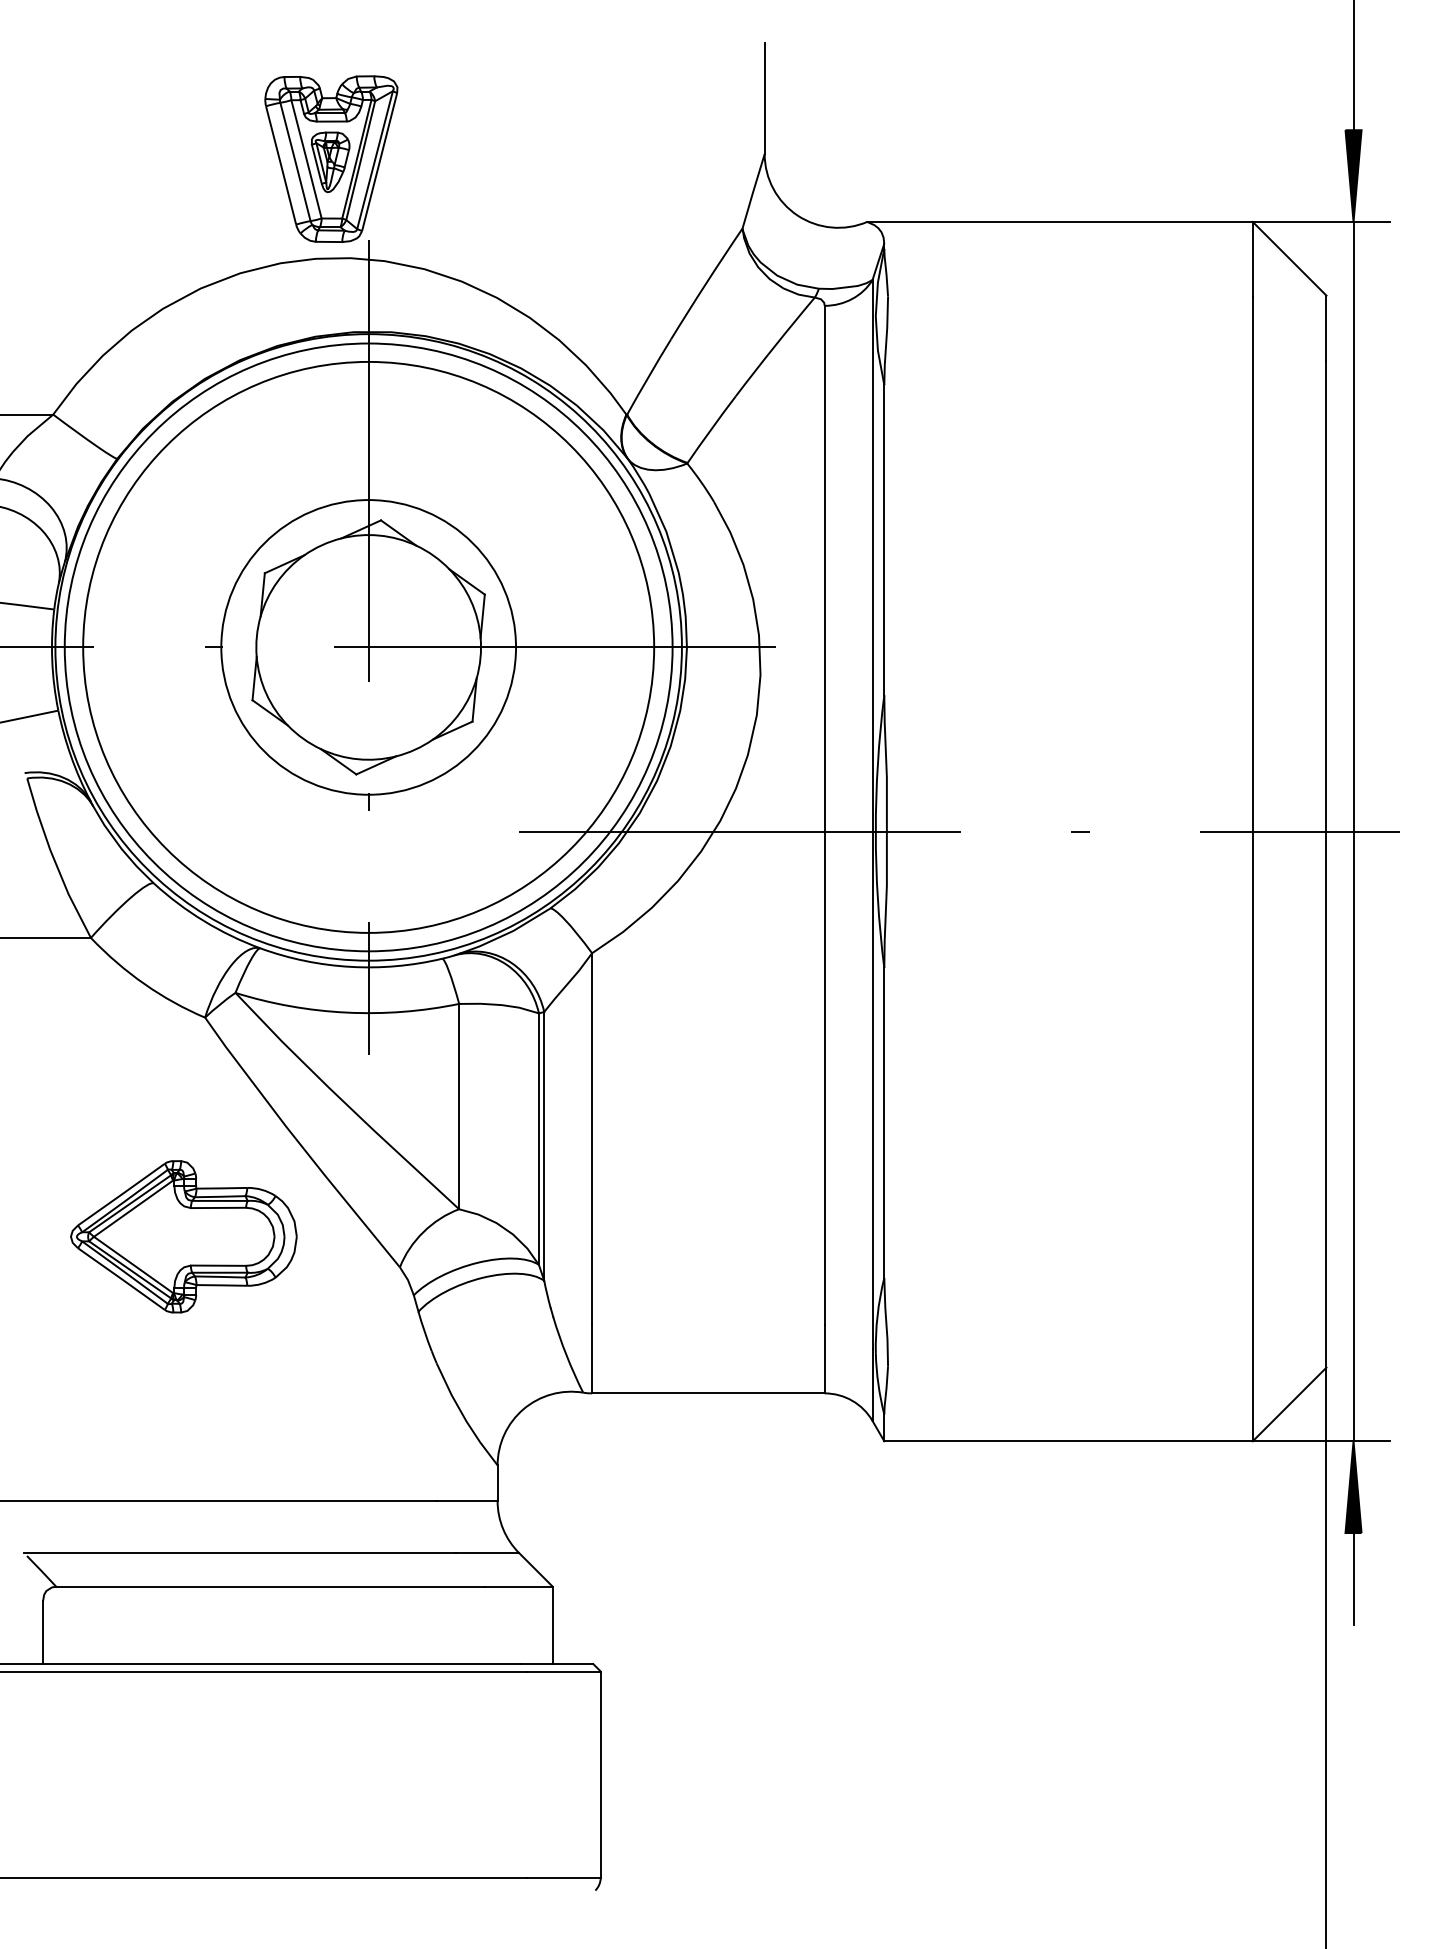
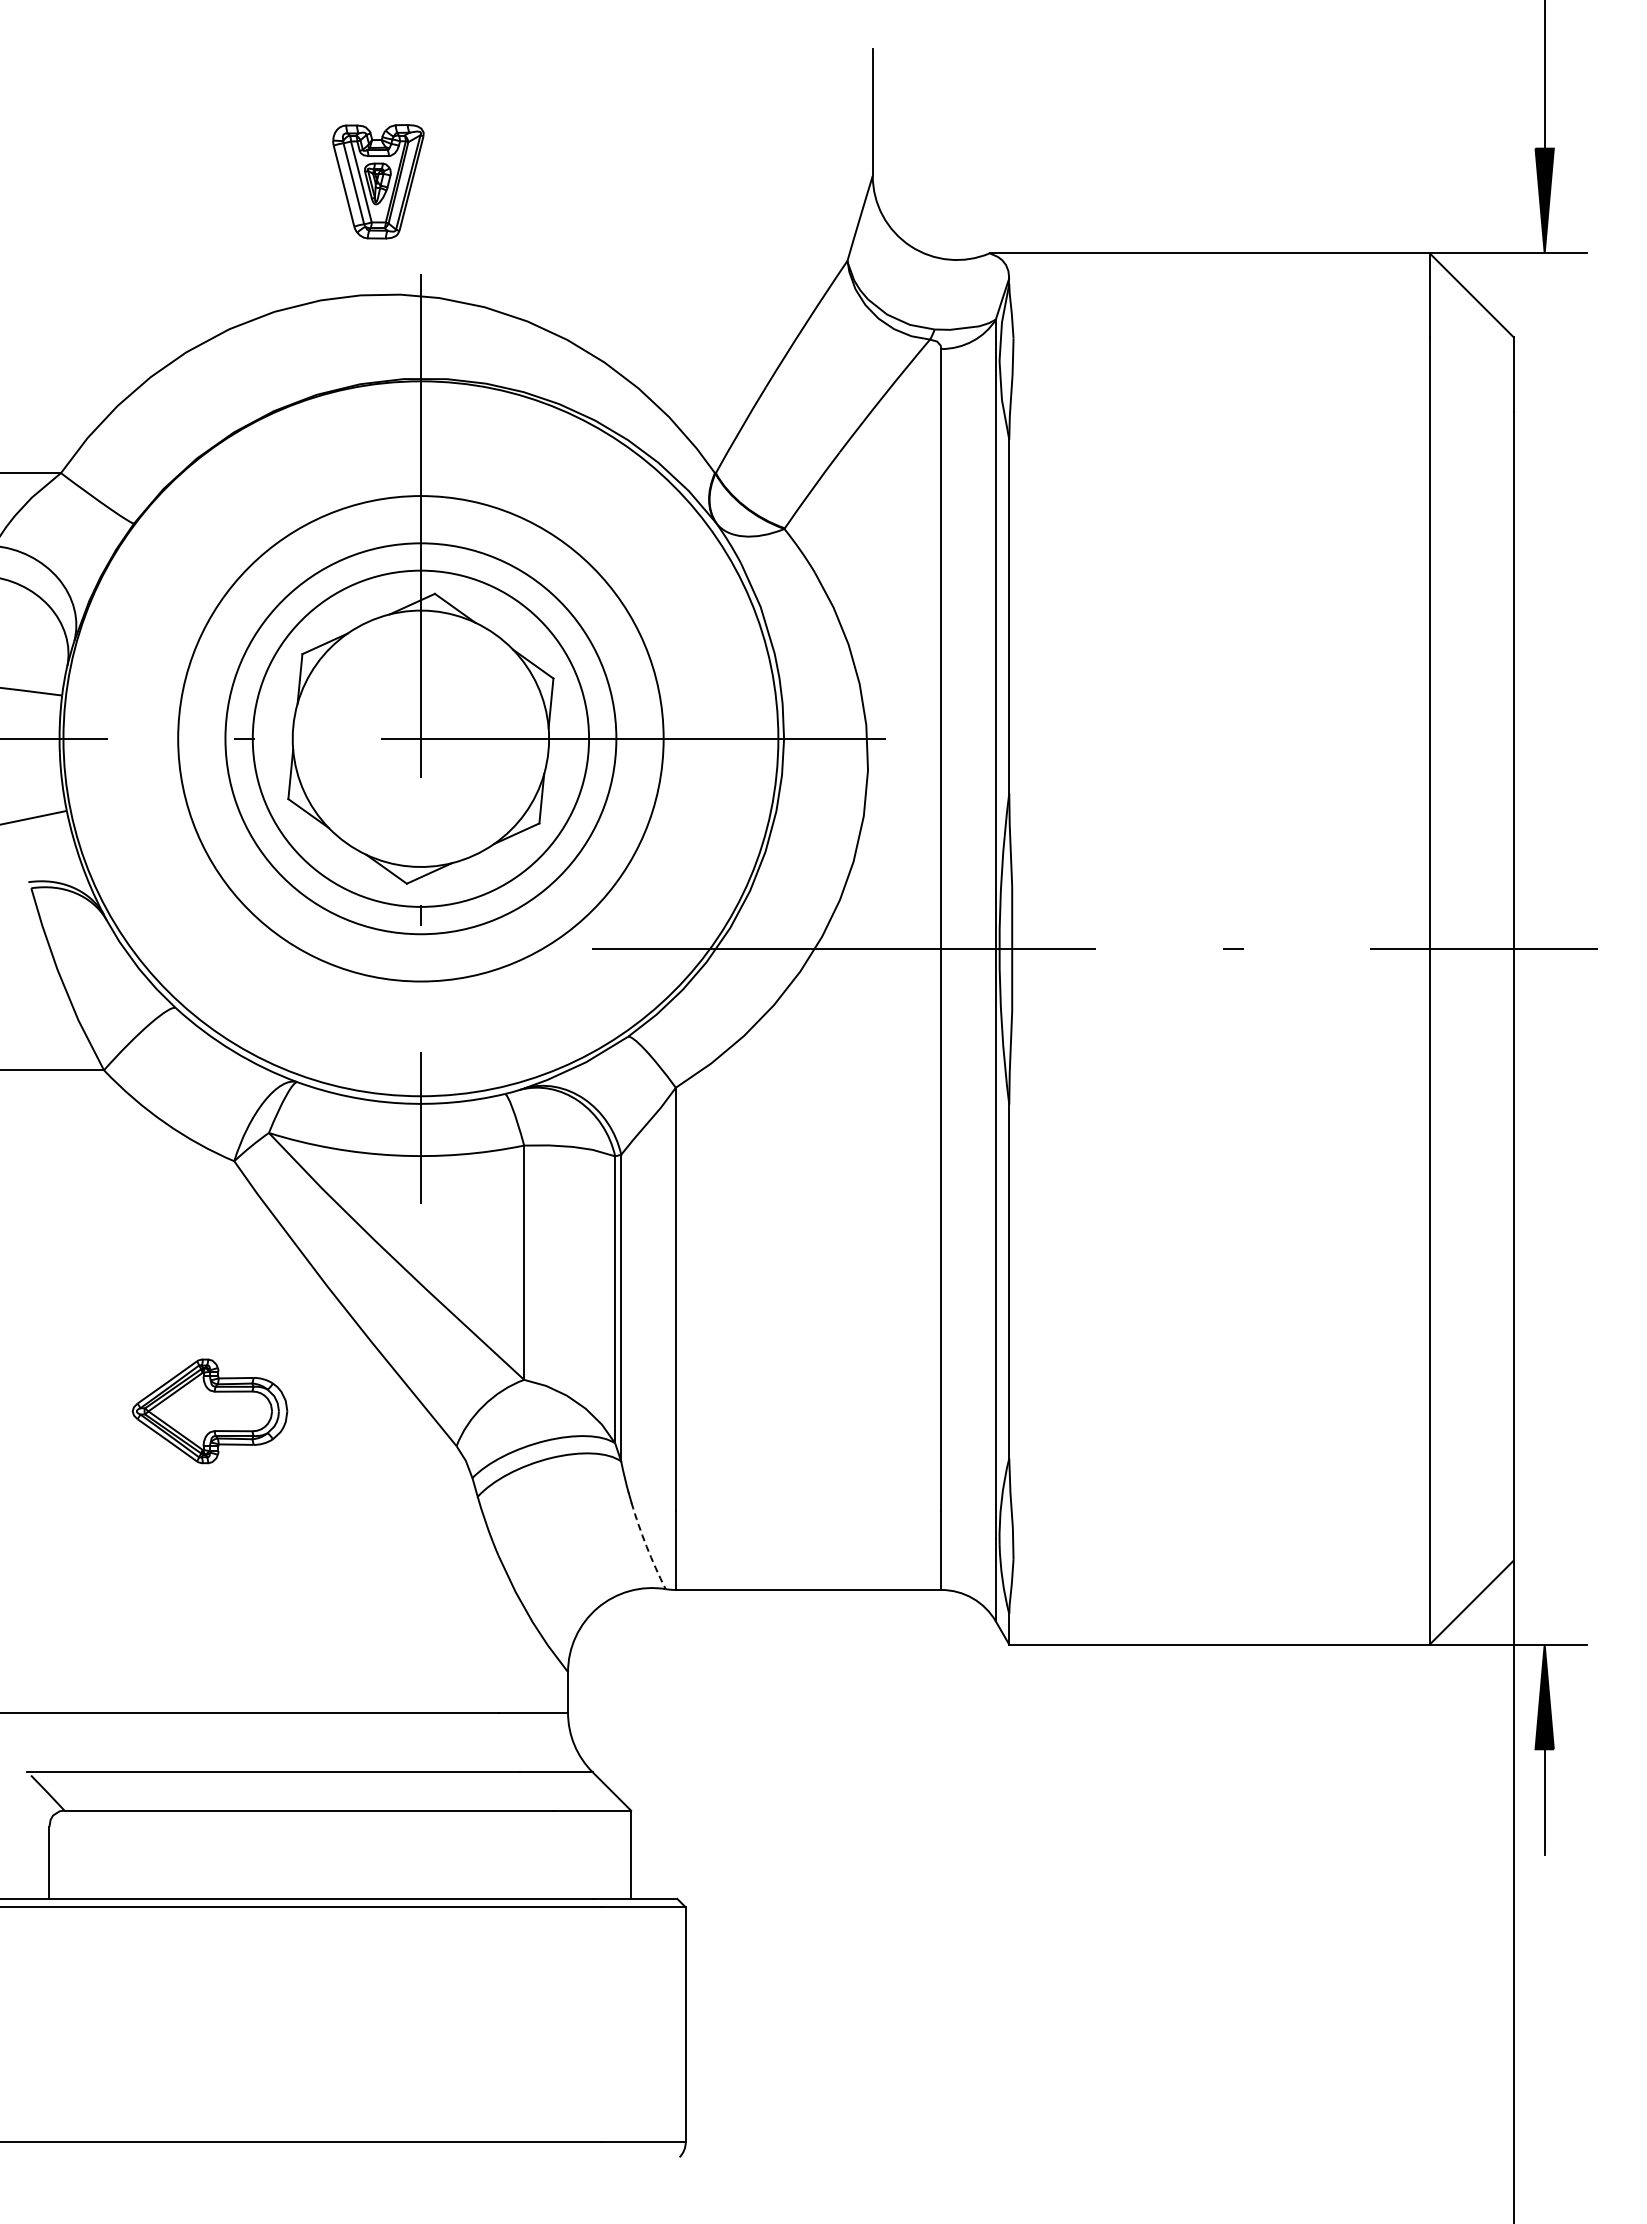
part: (331, 159) -> (378, 181), size x0.6
circle: (368, 647) -> (420, 738), size x0.6
circle: (368, 647) -> (420, 738), size x0.7
line: (1353, 831) -> (1544, 948), removed
part: (183, 1236) -> (209, 1411), size x0.6
arc: (566, 1355) -> (646, 1546), solid -> dashed

